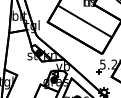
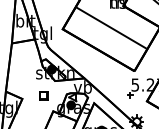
part: (32, 72) -> (42, 95), added

